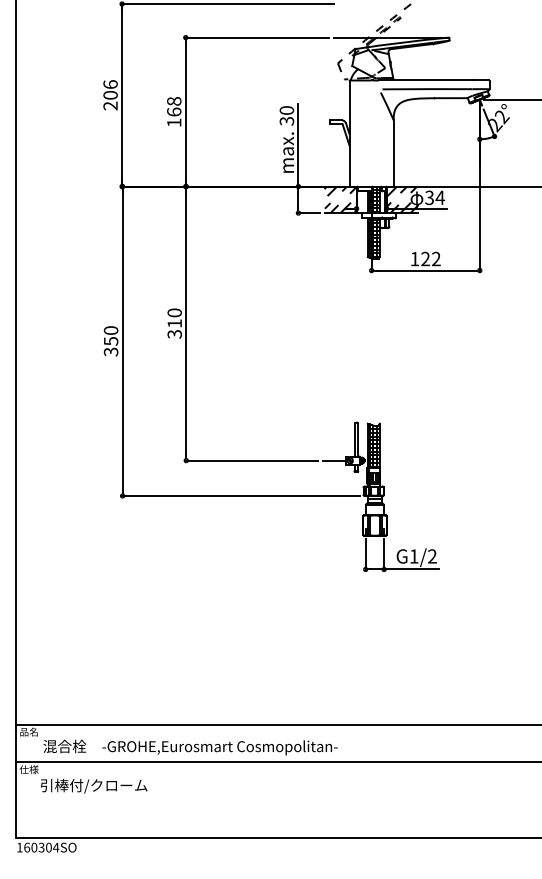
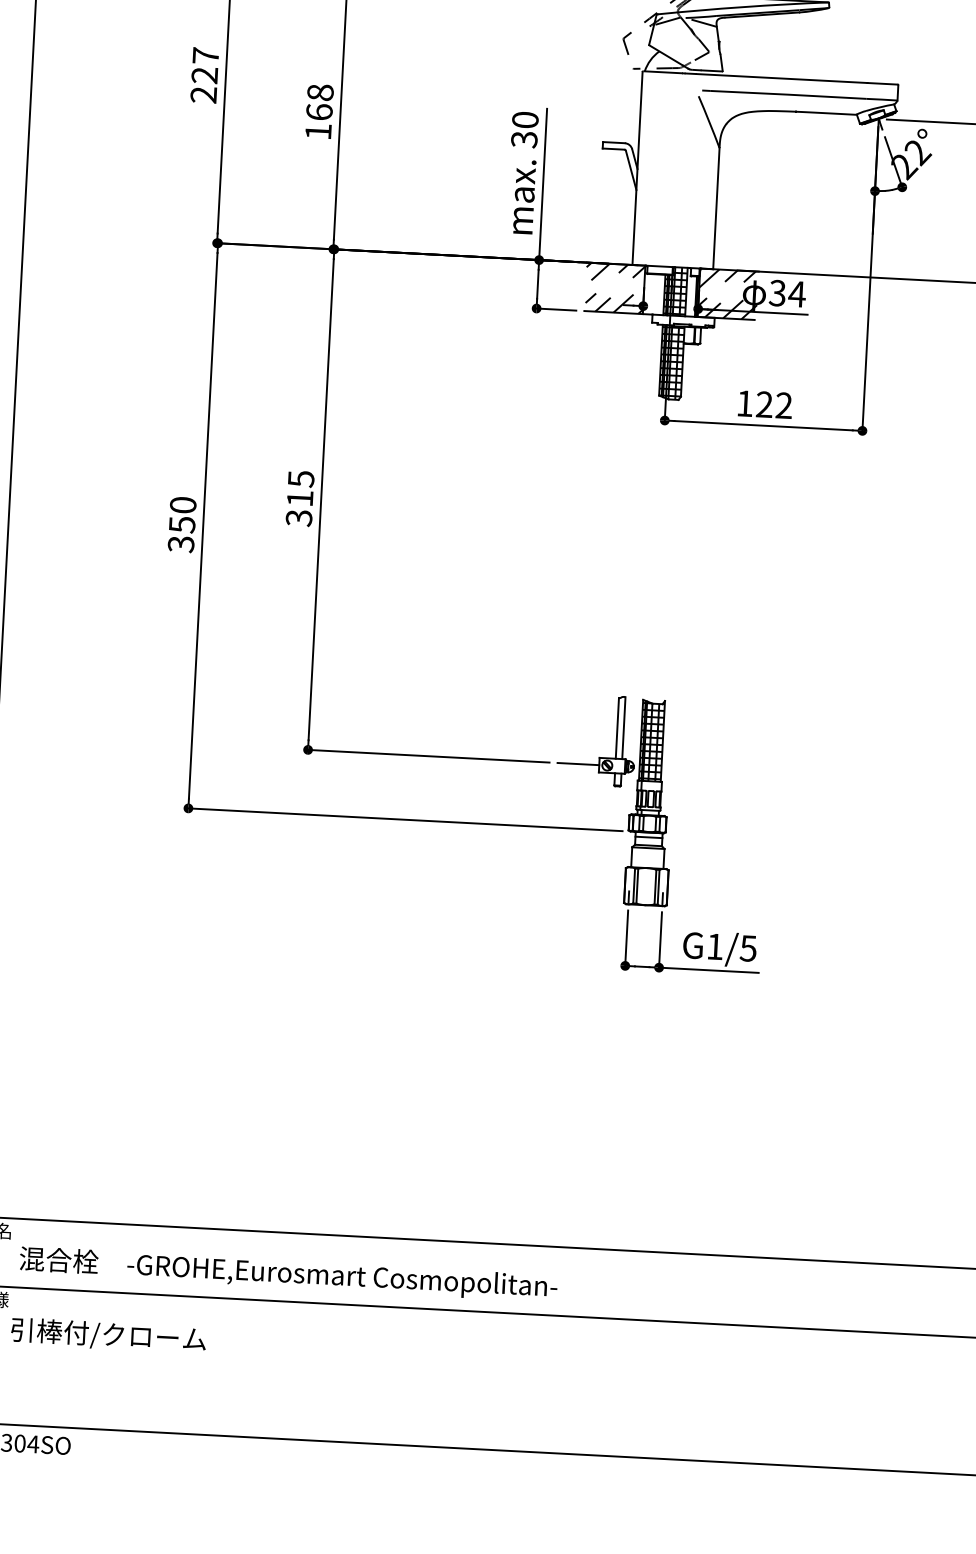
text: (110, 89) -> (205, 64), 206 -> 227
text: (174, 312) -> (300, 478), 310 -> 315
text: (432, 556) -> (748, 948), G1/2 -> G1/5

